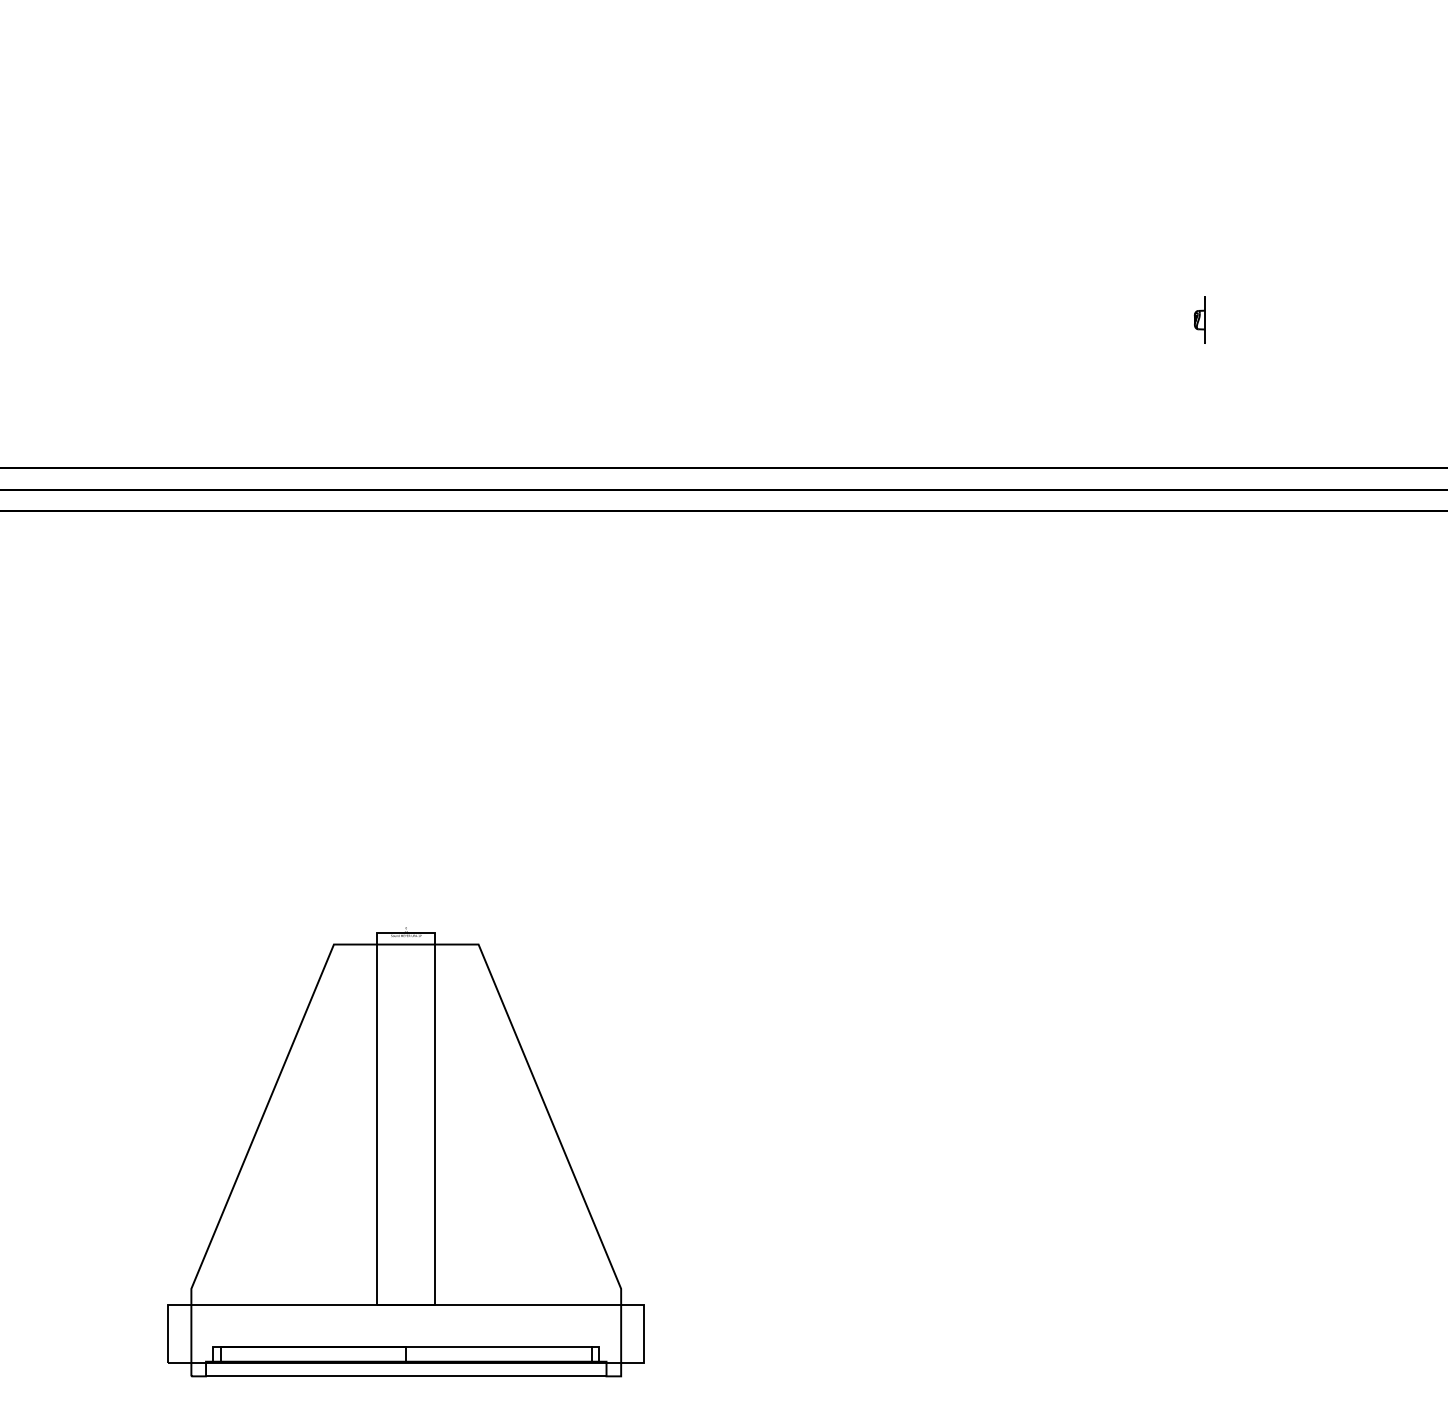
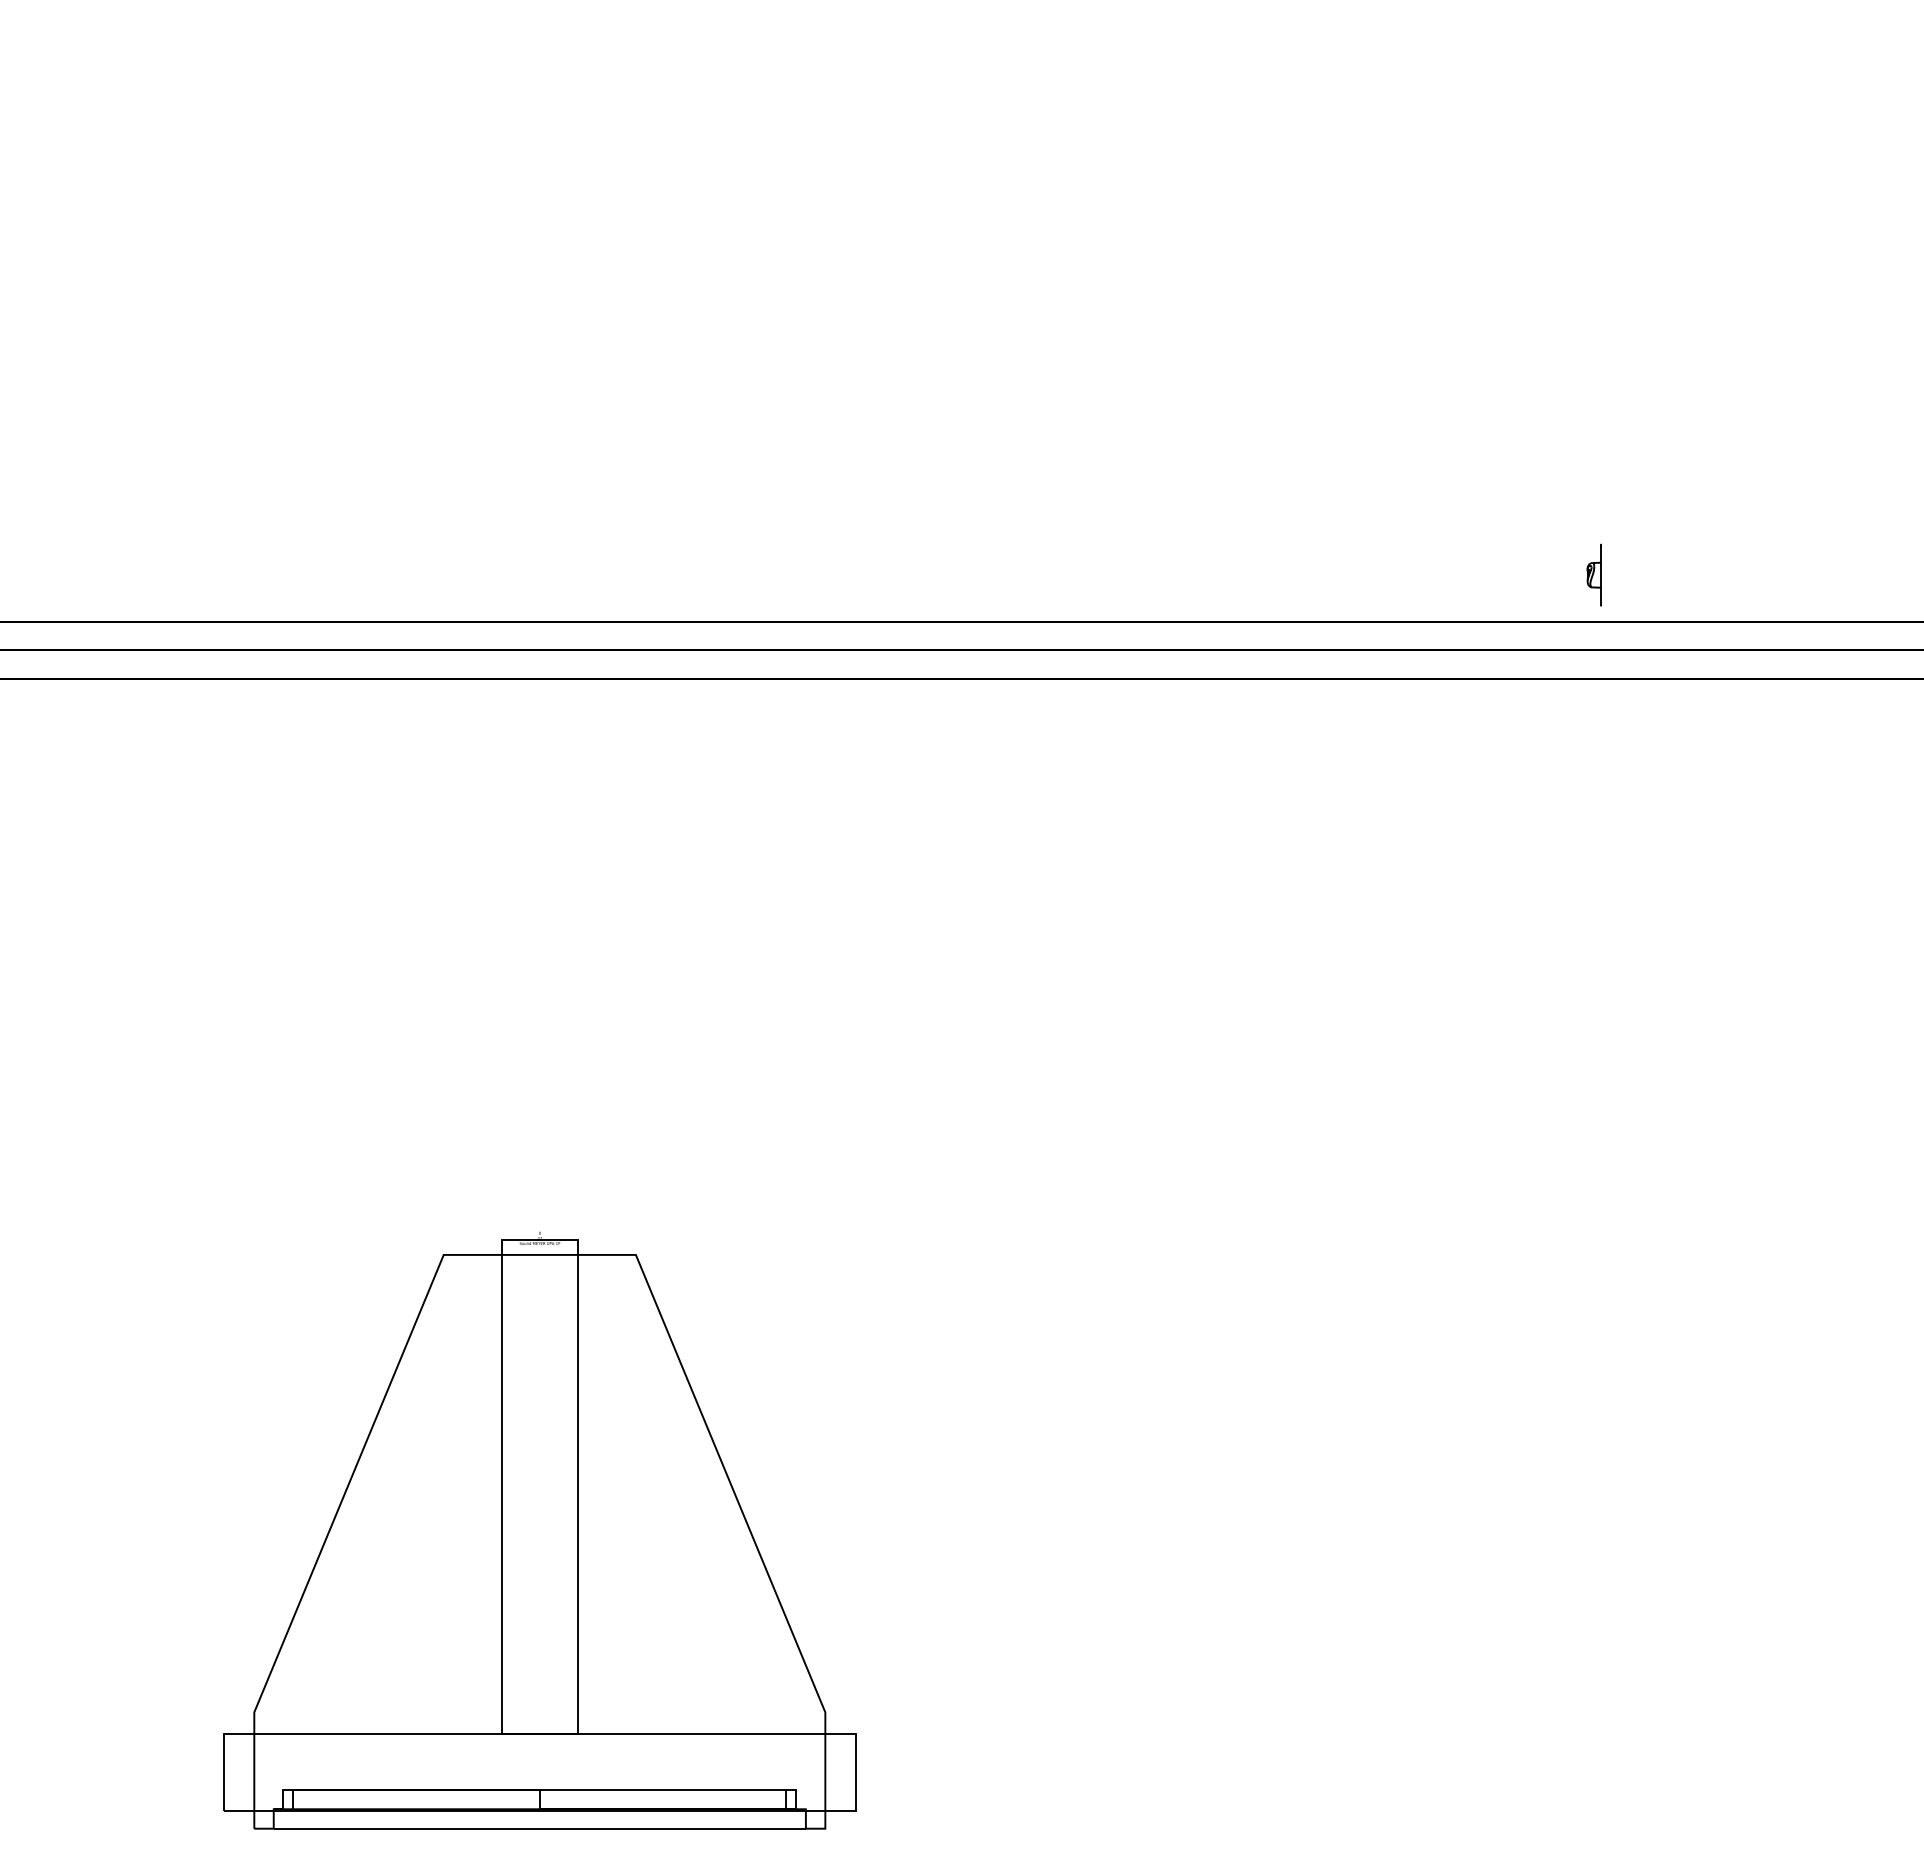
part: (1199, 319) -> (1593, 574), moved

